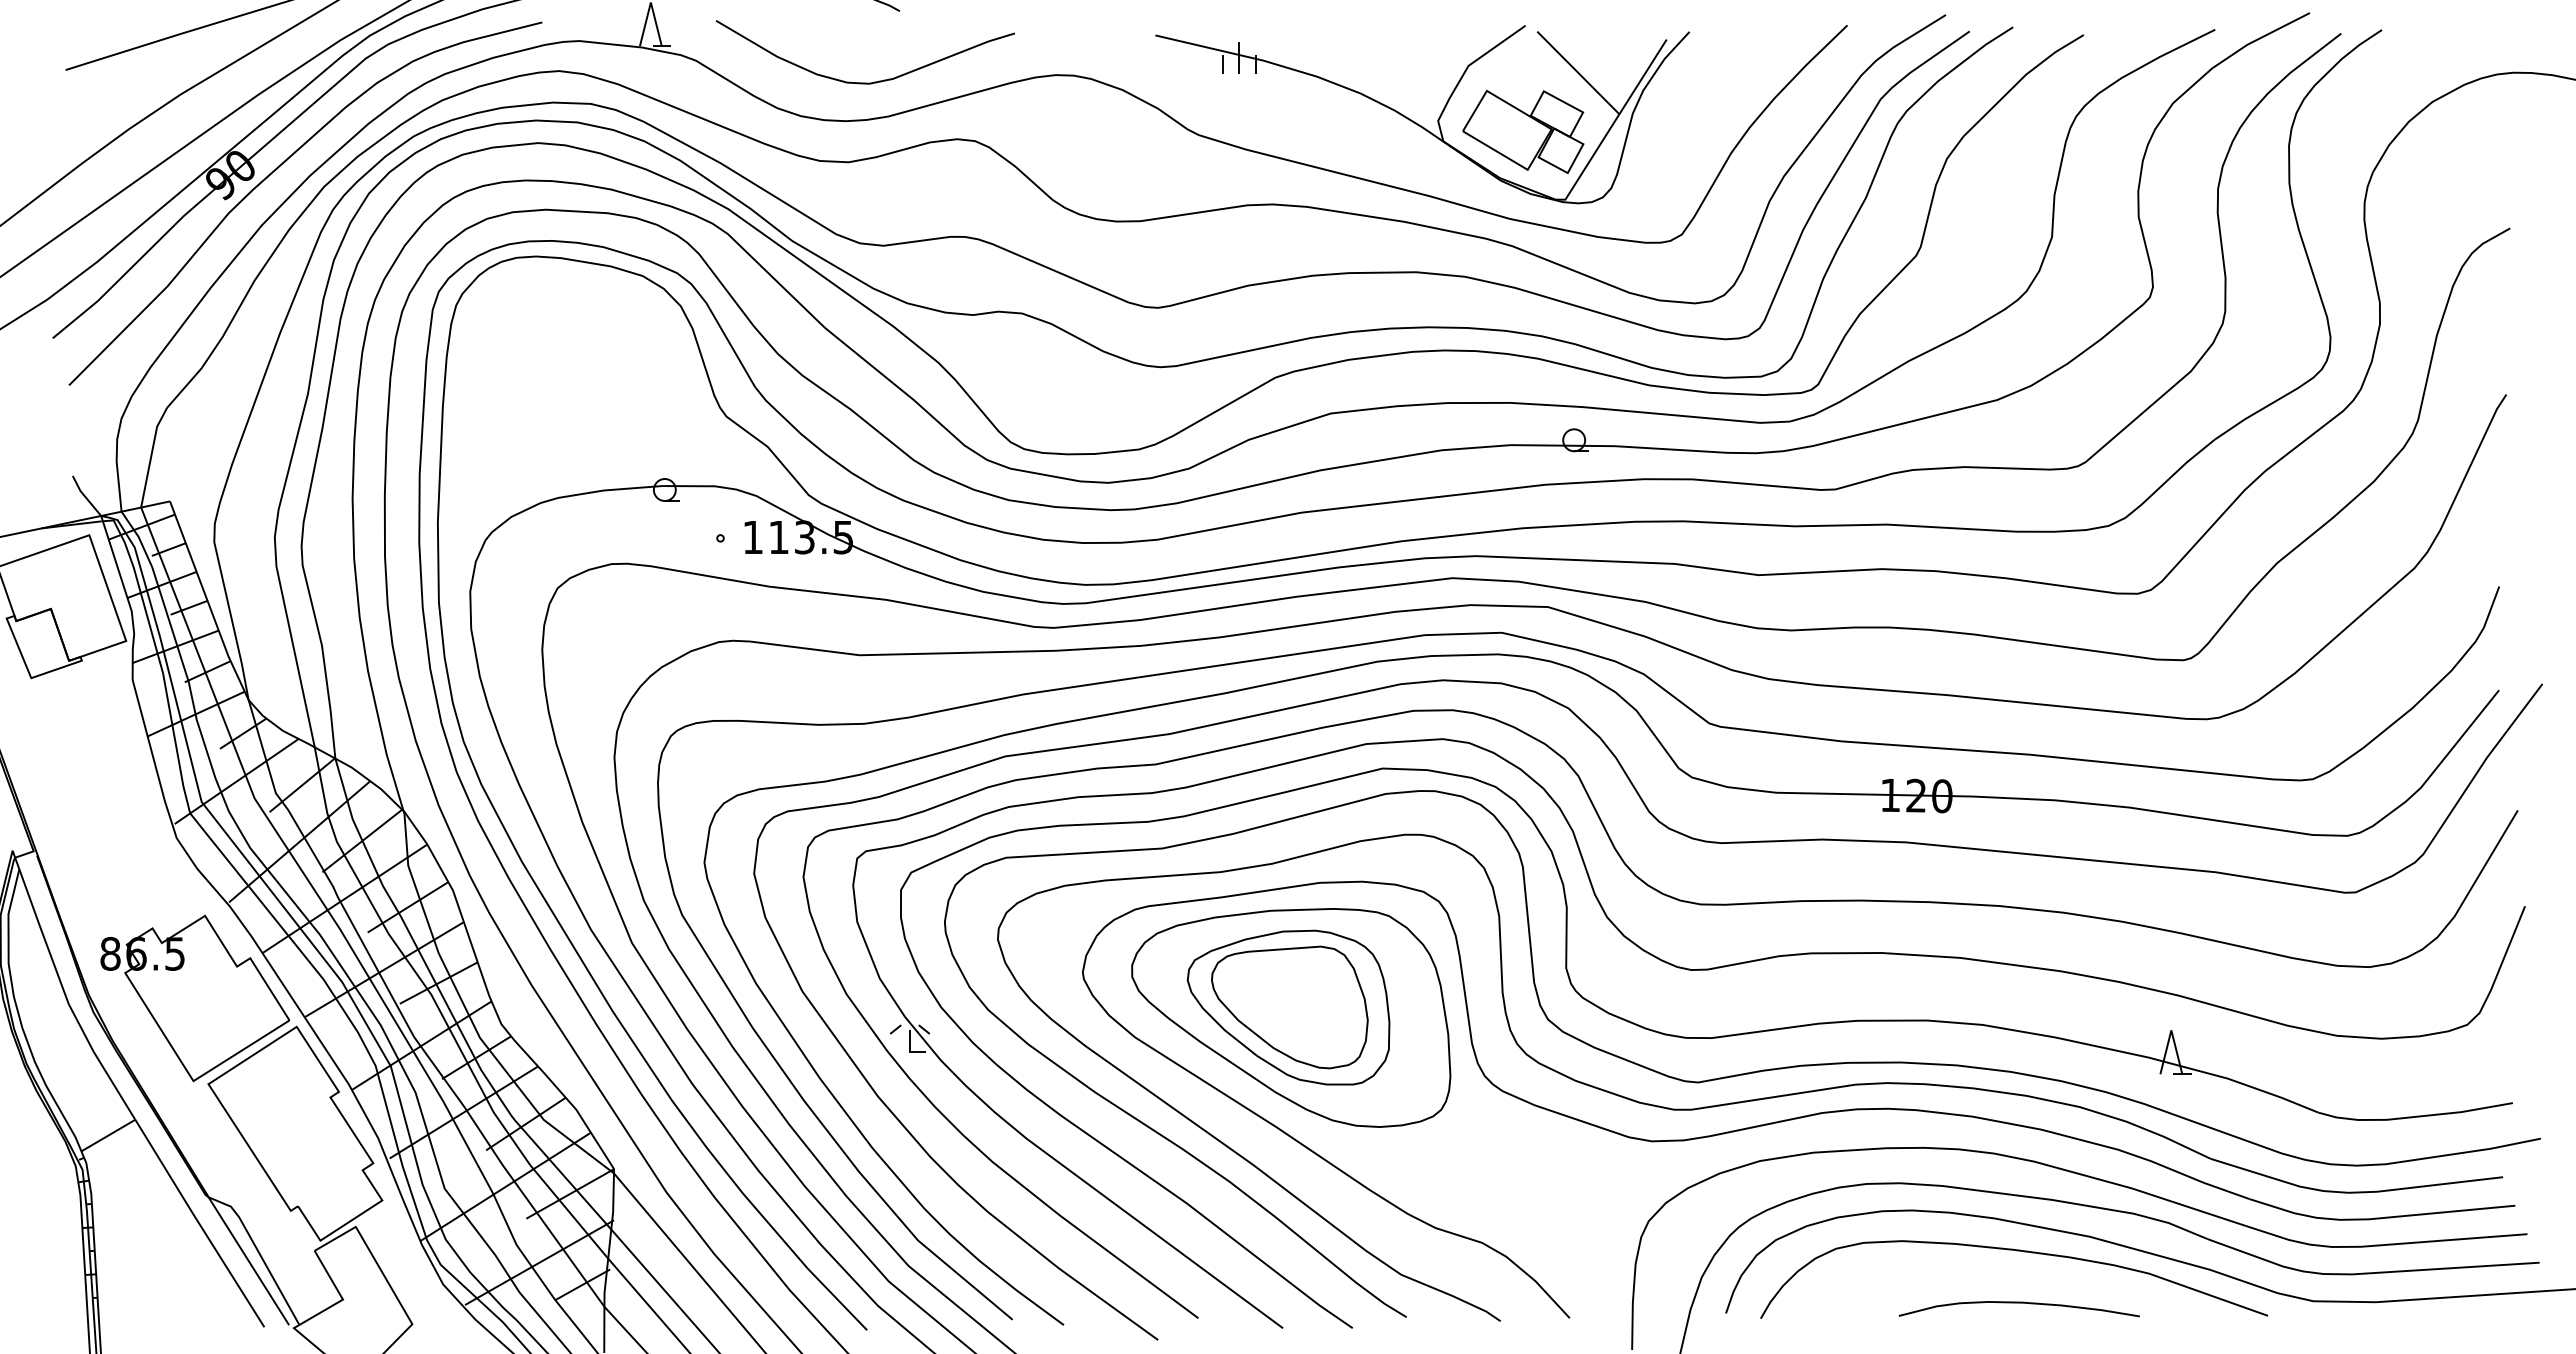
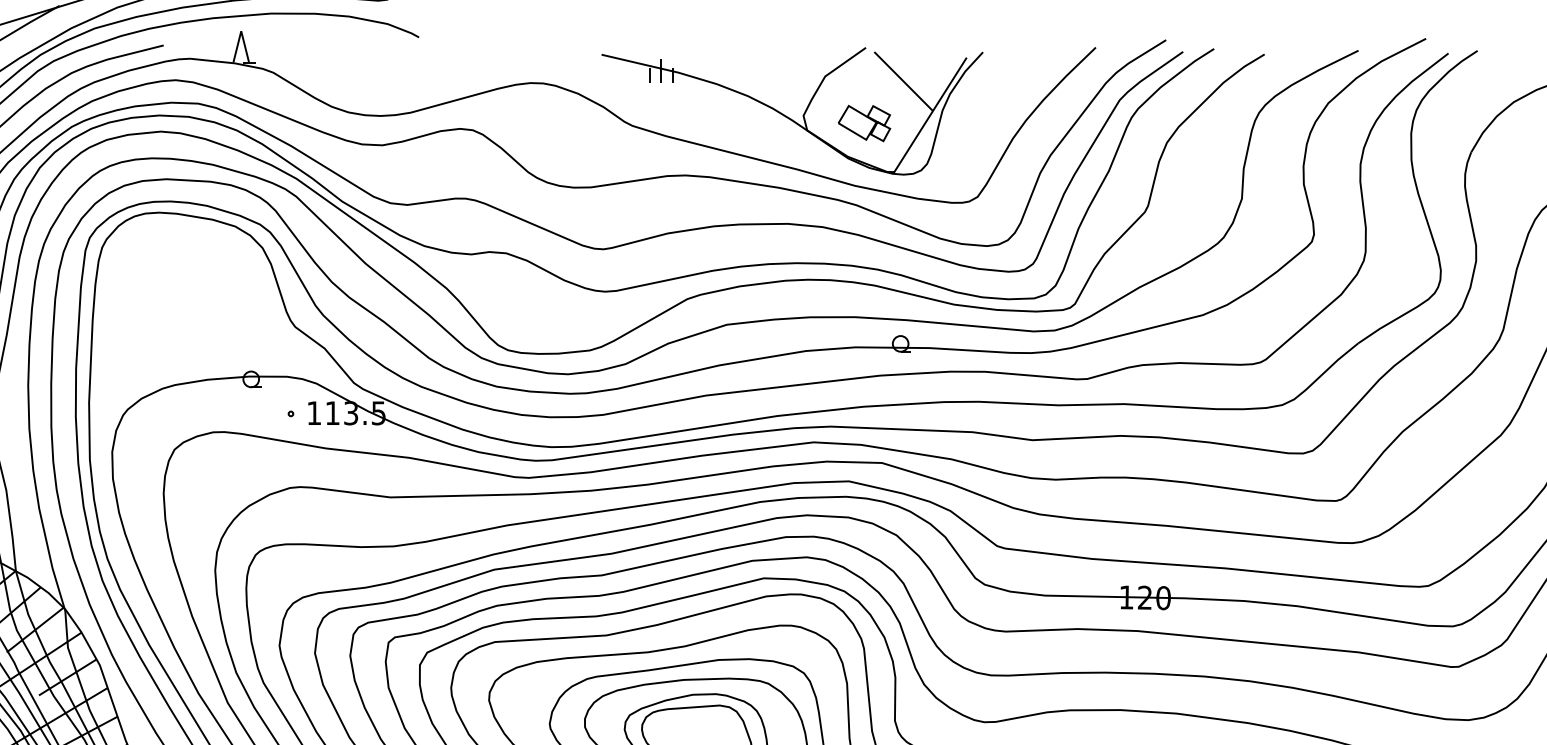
curve: (864, 82) -> (393, 88), removed
part: (1523, 131) -> (864, 123), size x0.6

